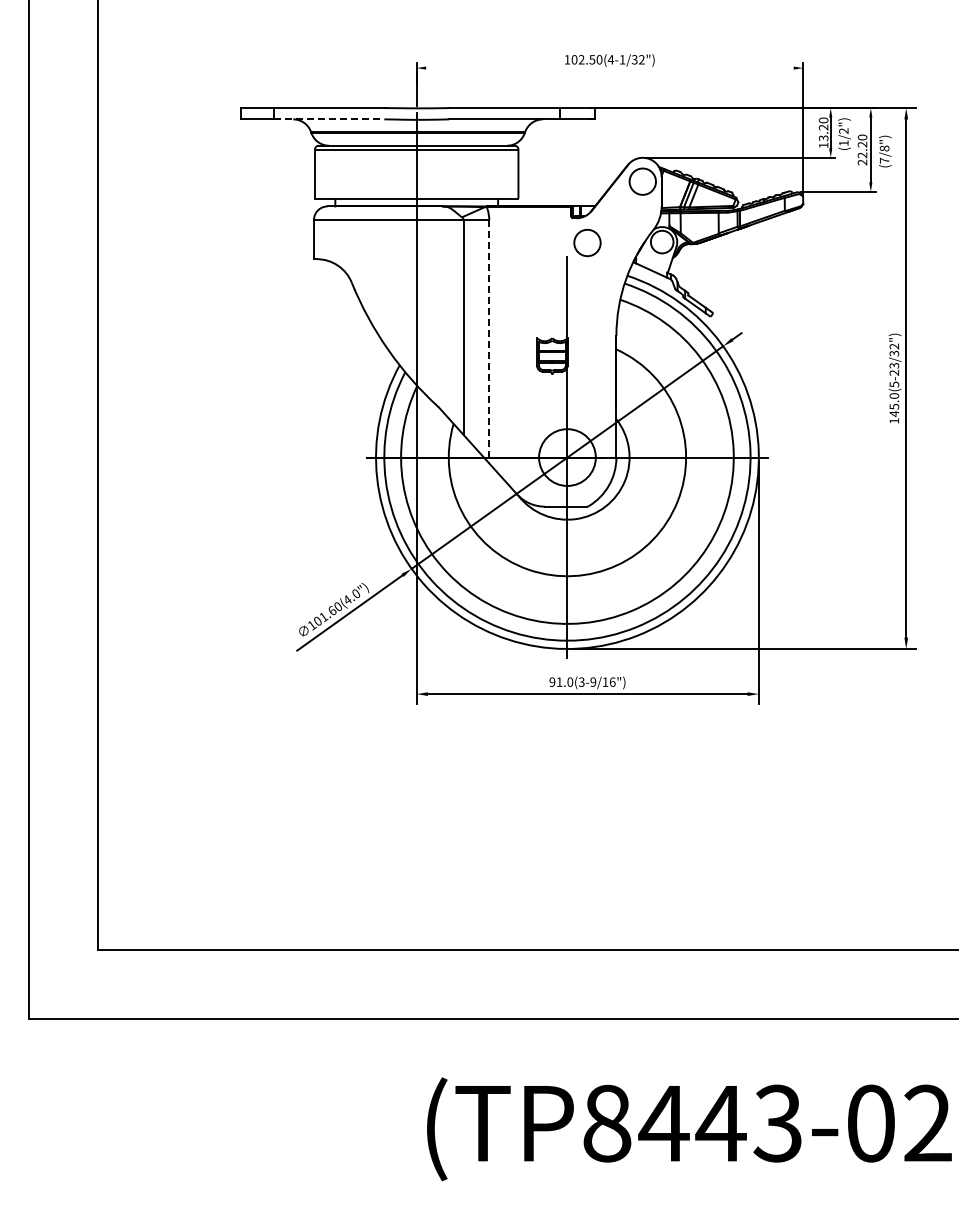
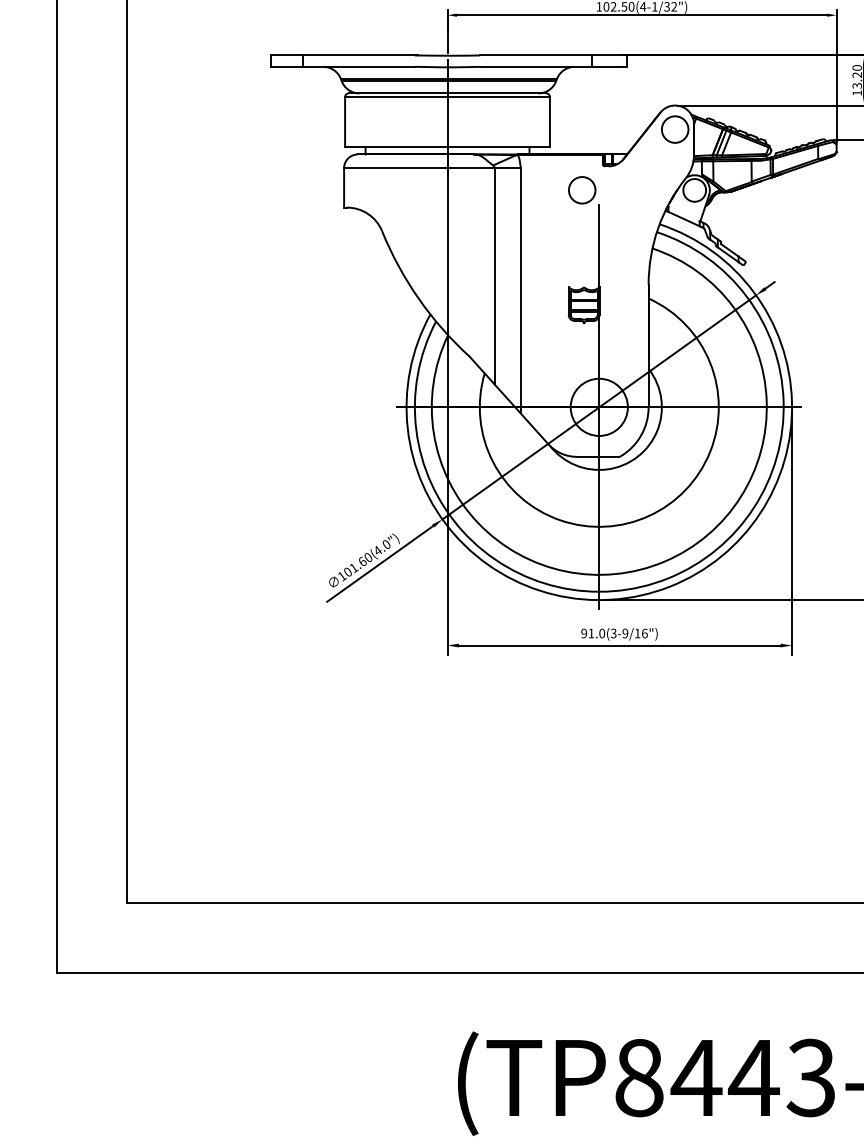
line: (609, 68) -> (641, 15), added
line: (329, 119) -> (359, 66), dashed -> solid
circle: (587, 242) -> (582, 189), moved
line: (489, 341) -> (520, 290), dashed -> solid

